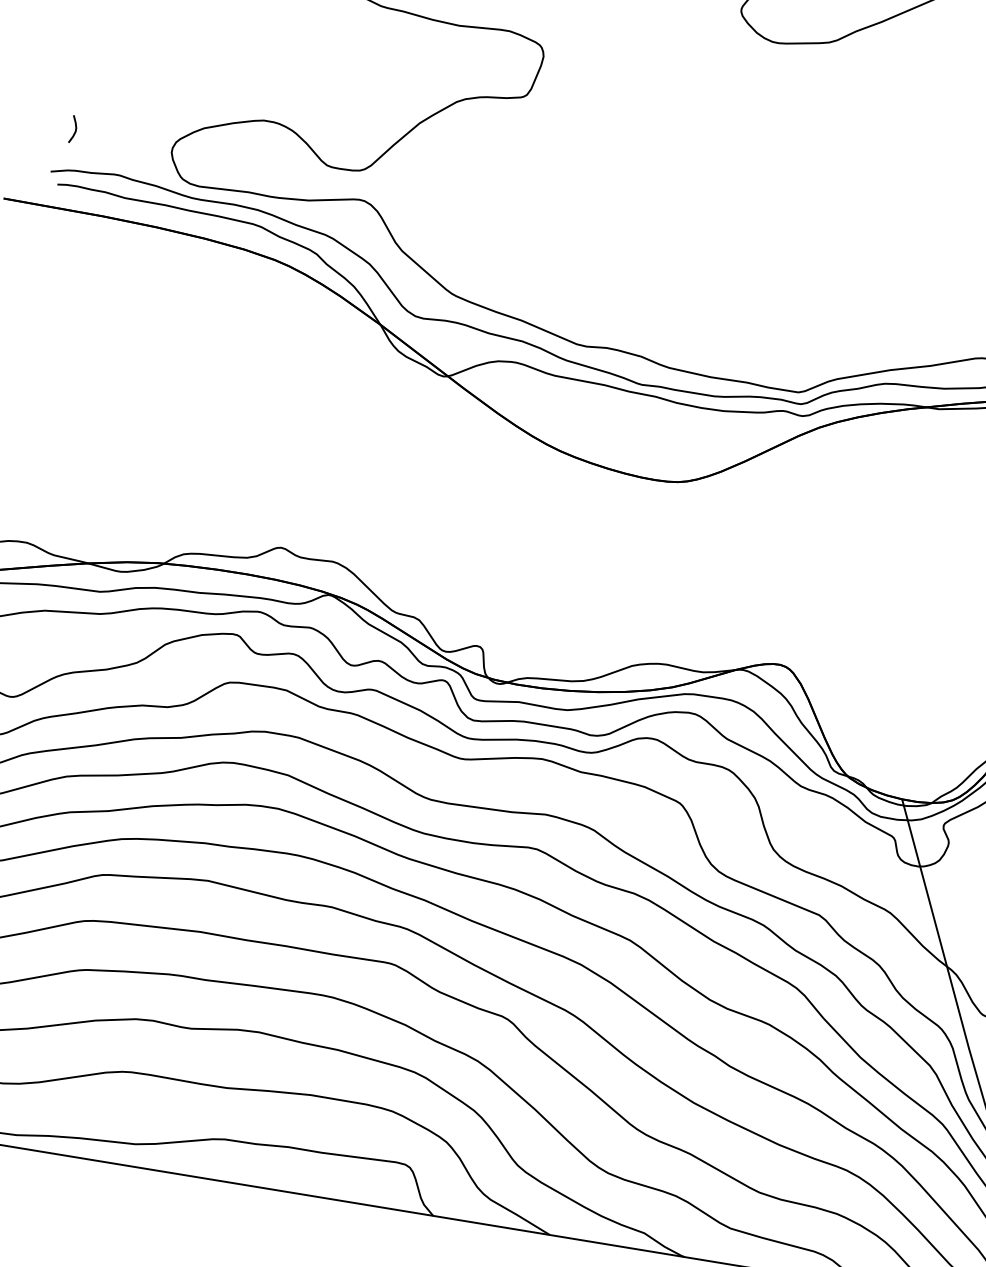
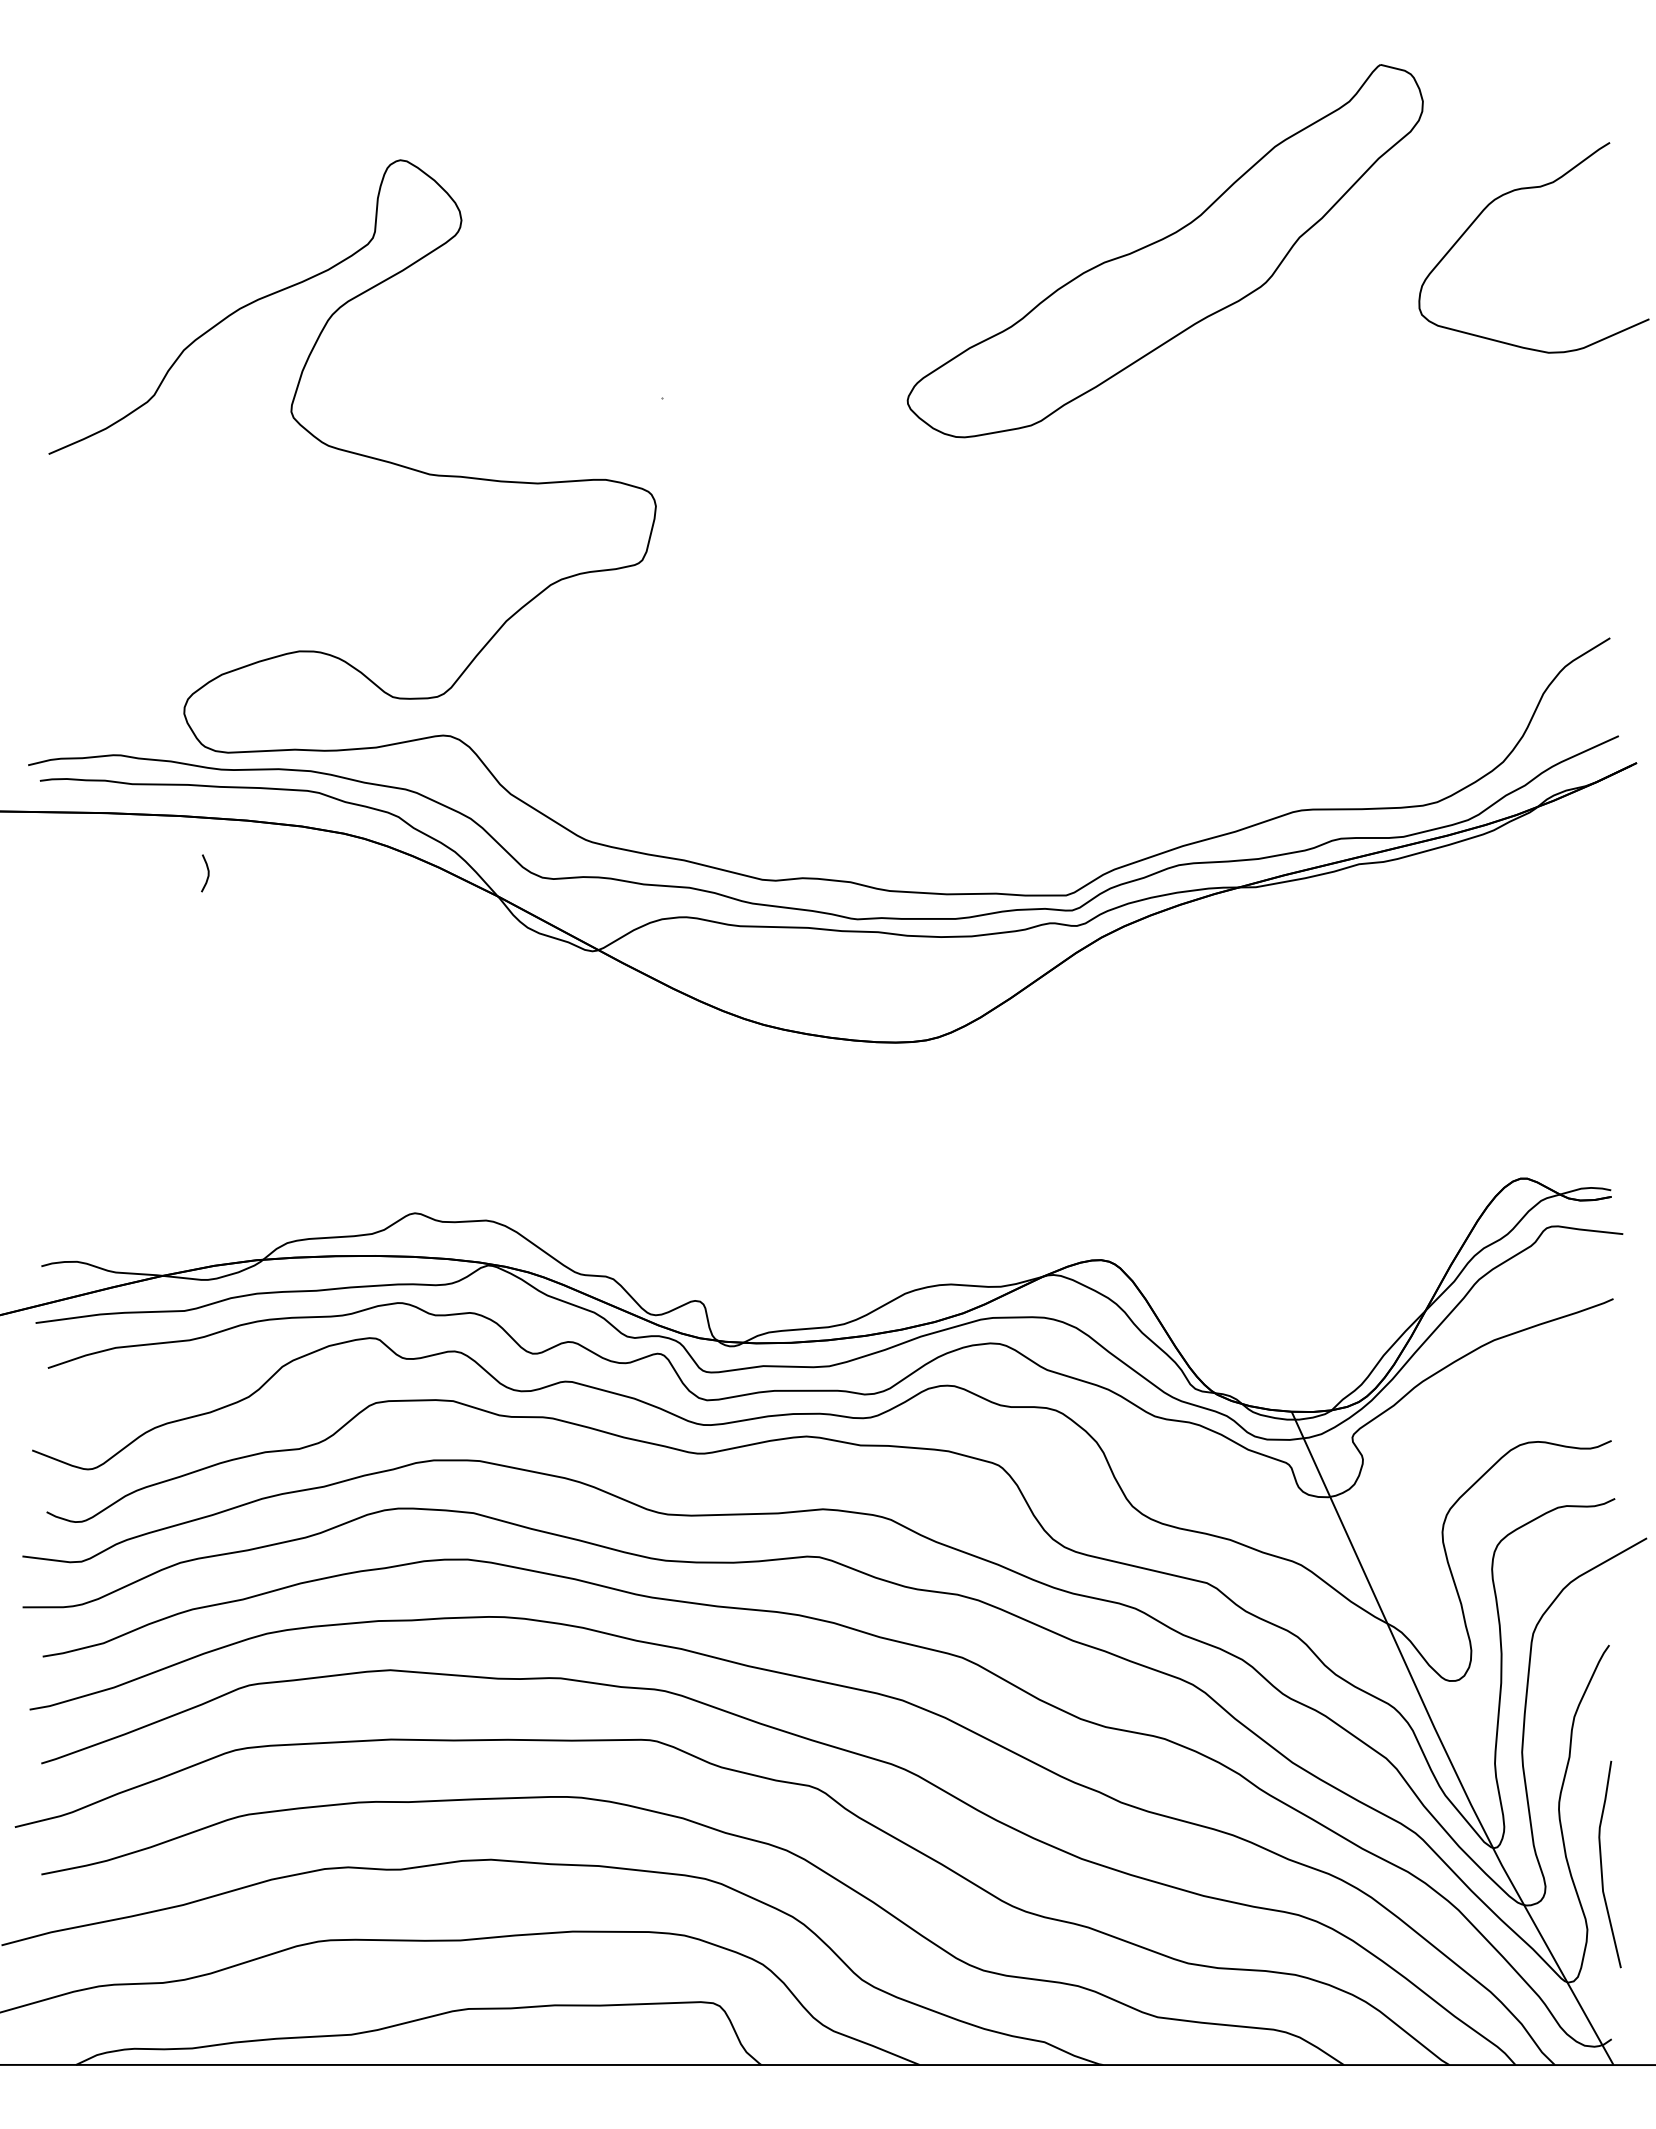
curve: (75, 129) -> (207, 873), moved

